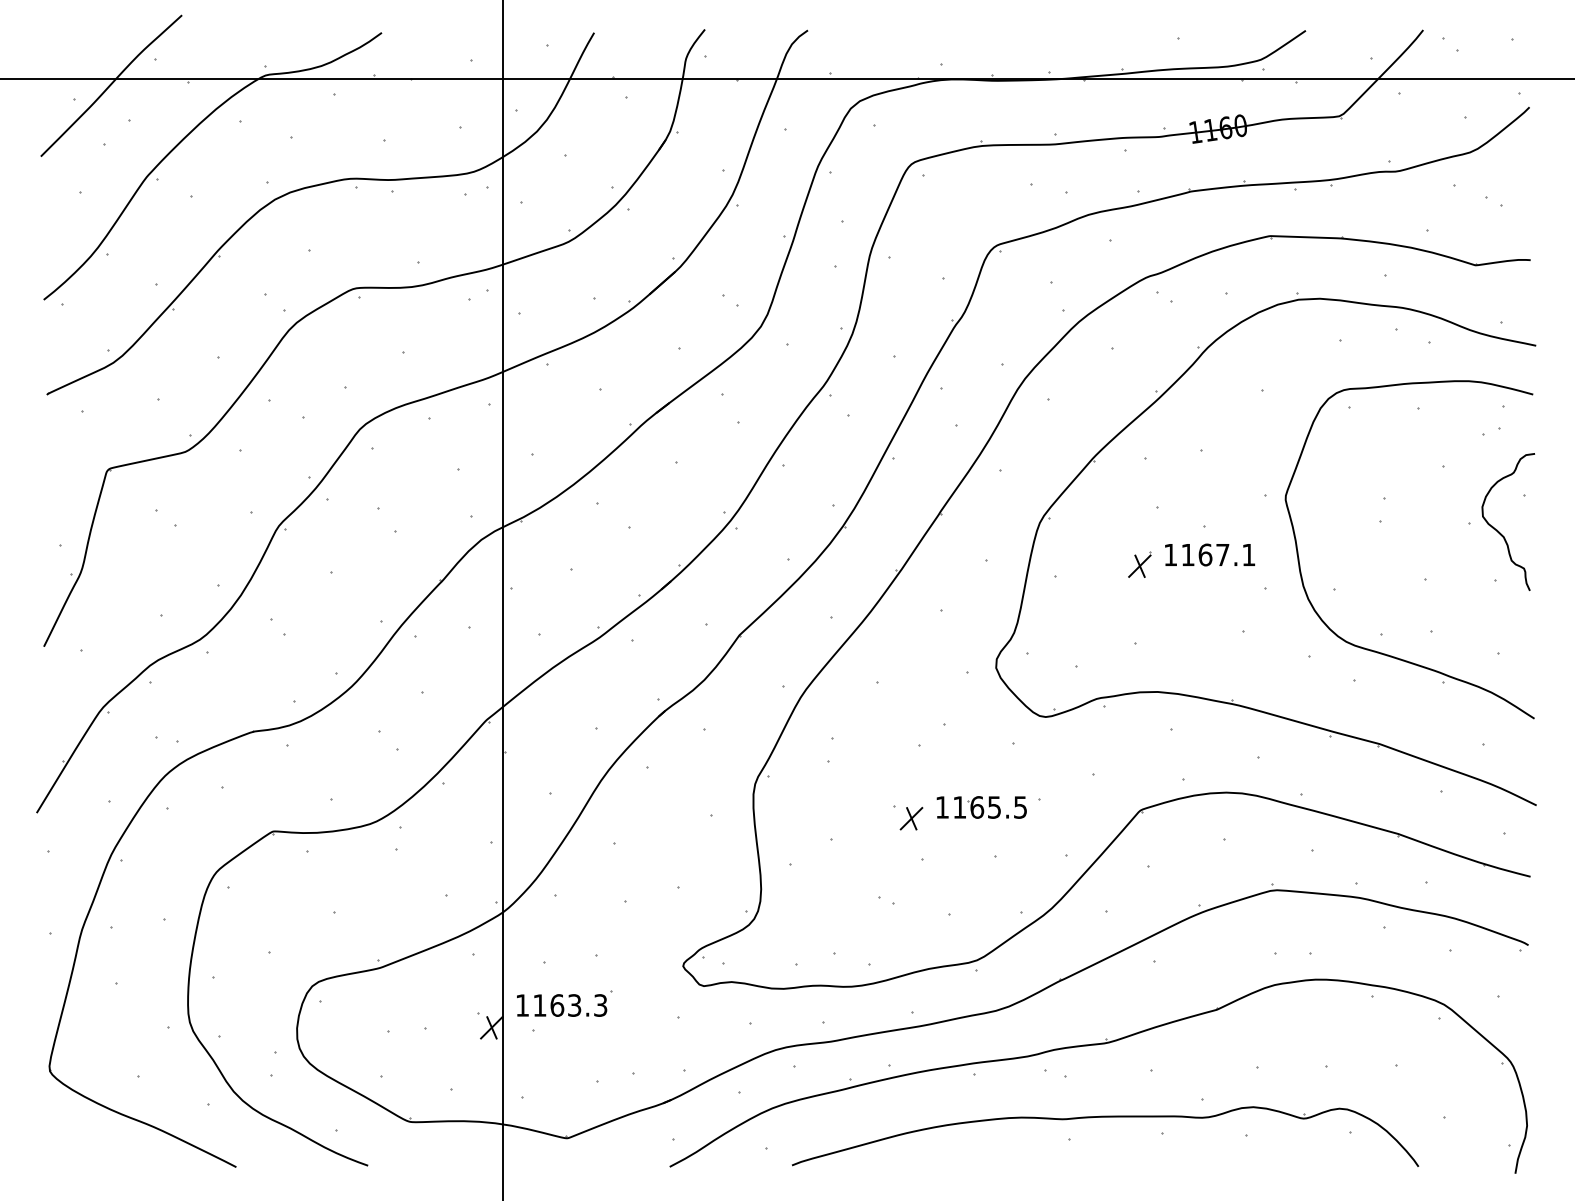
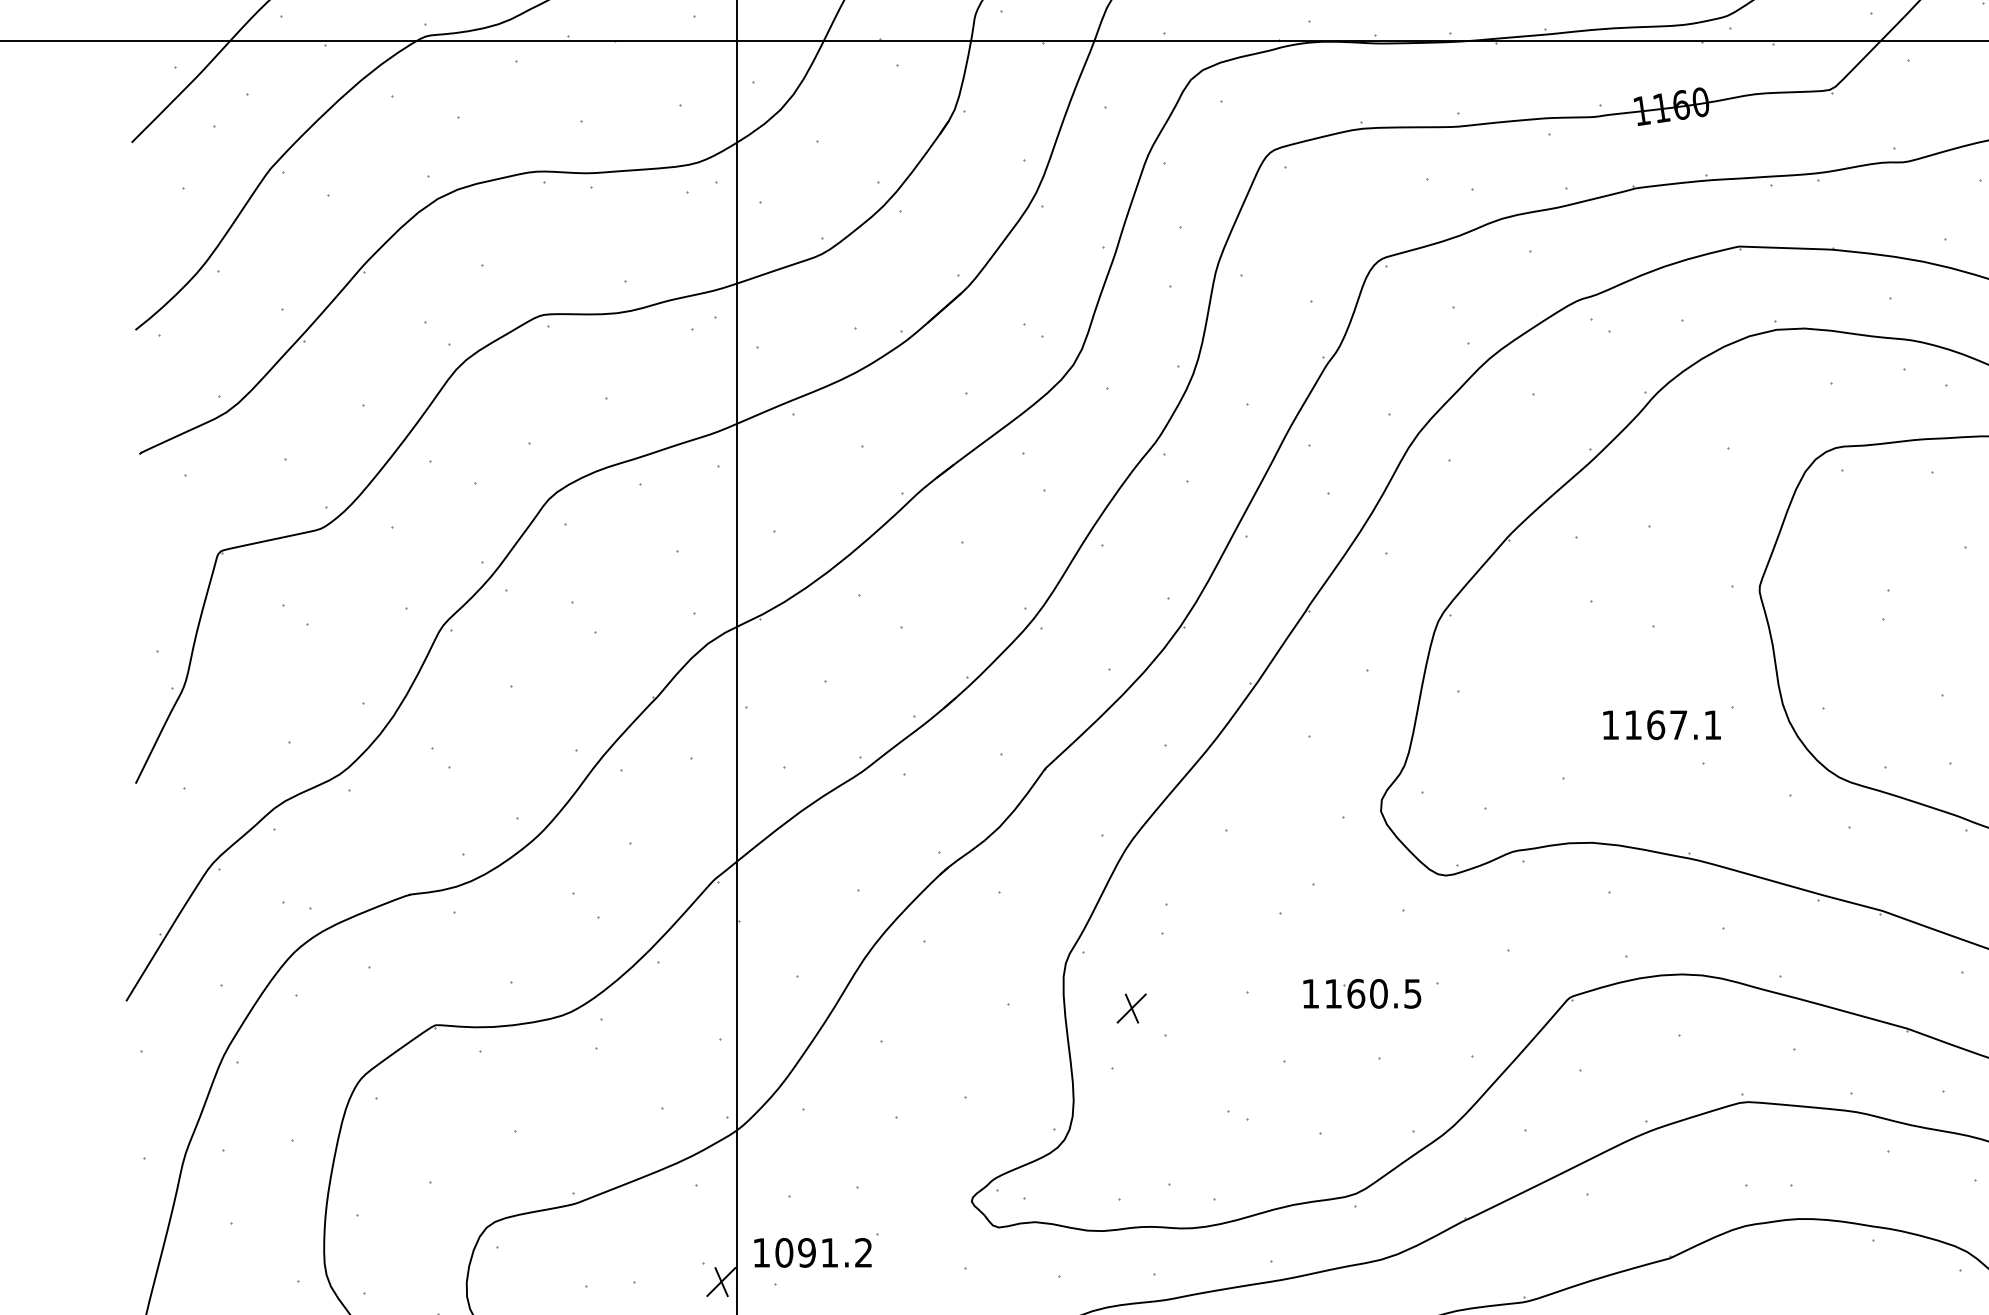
text: (1210, 554) -> (1662, 724), moved
part: (1139, 564) -> (1568, 676), removed
text: (994, 807) -> (1378, 993), 1165.5 -> 1160.5
part: (911, 818) -> (1131, 1008), moved
text: (570, 1005) -> (824, 1252), 1163.3 -> 1091.2

